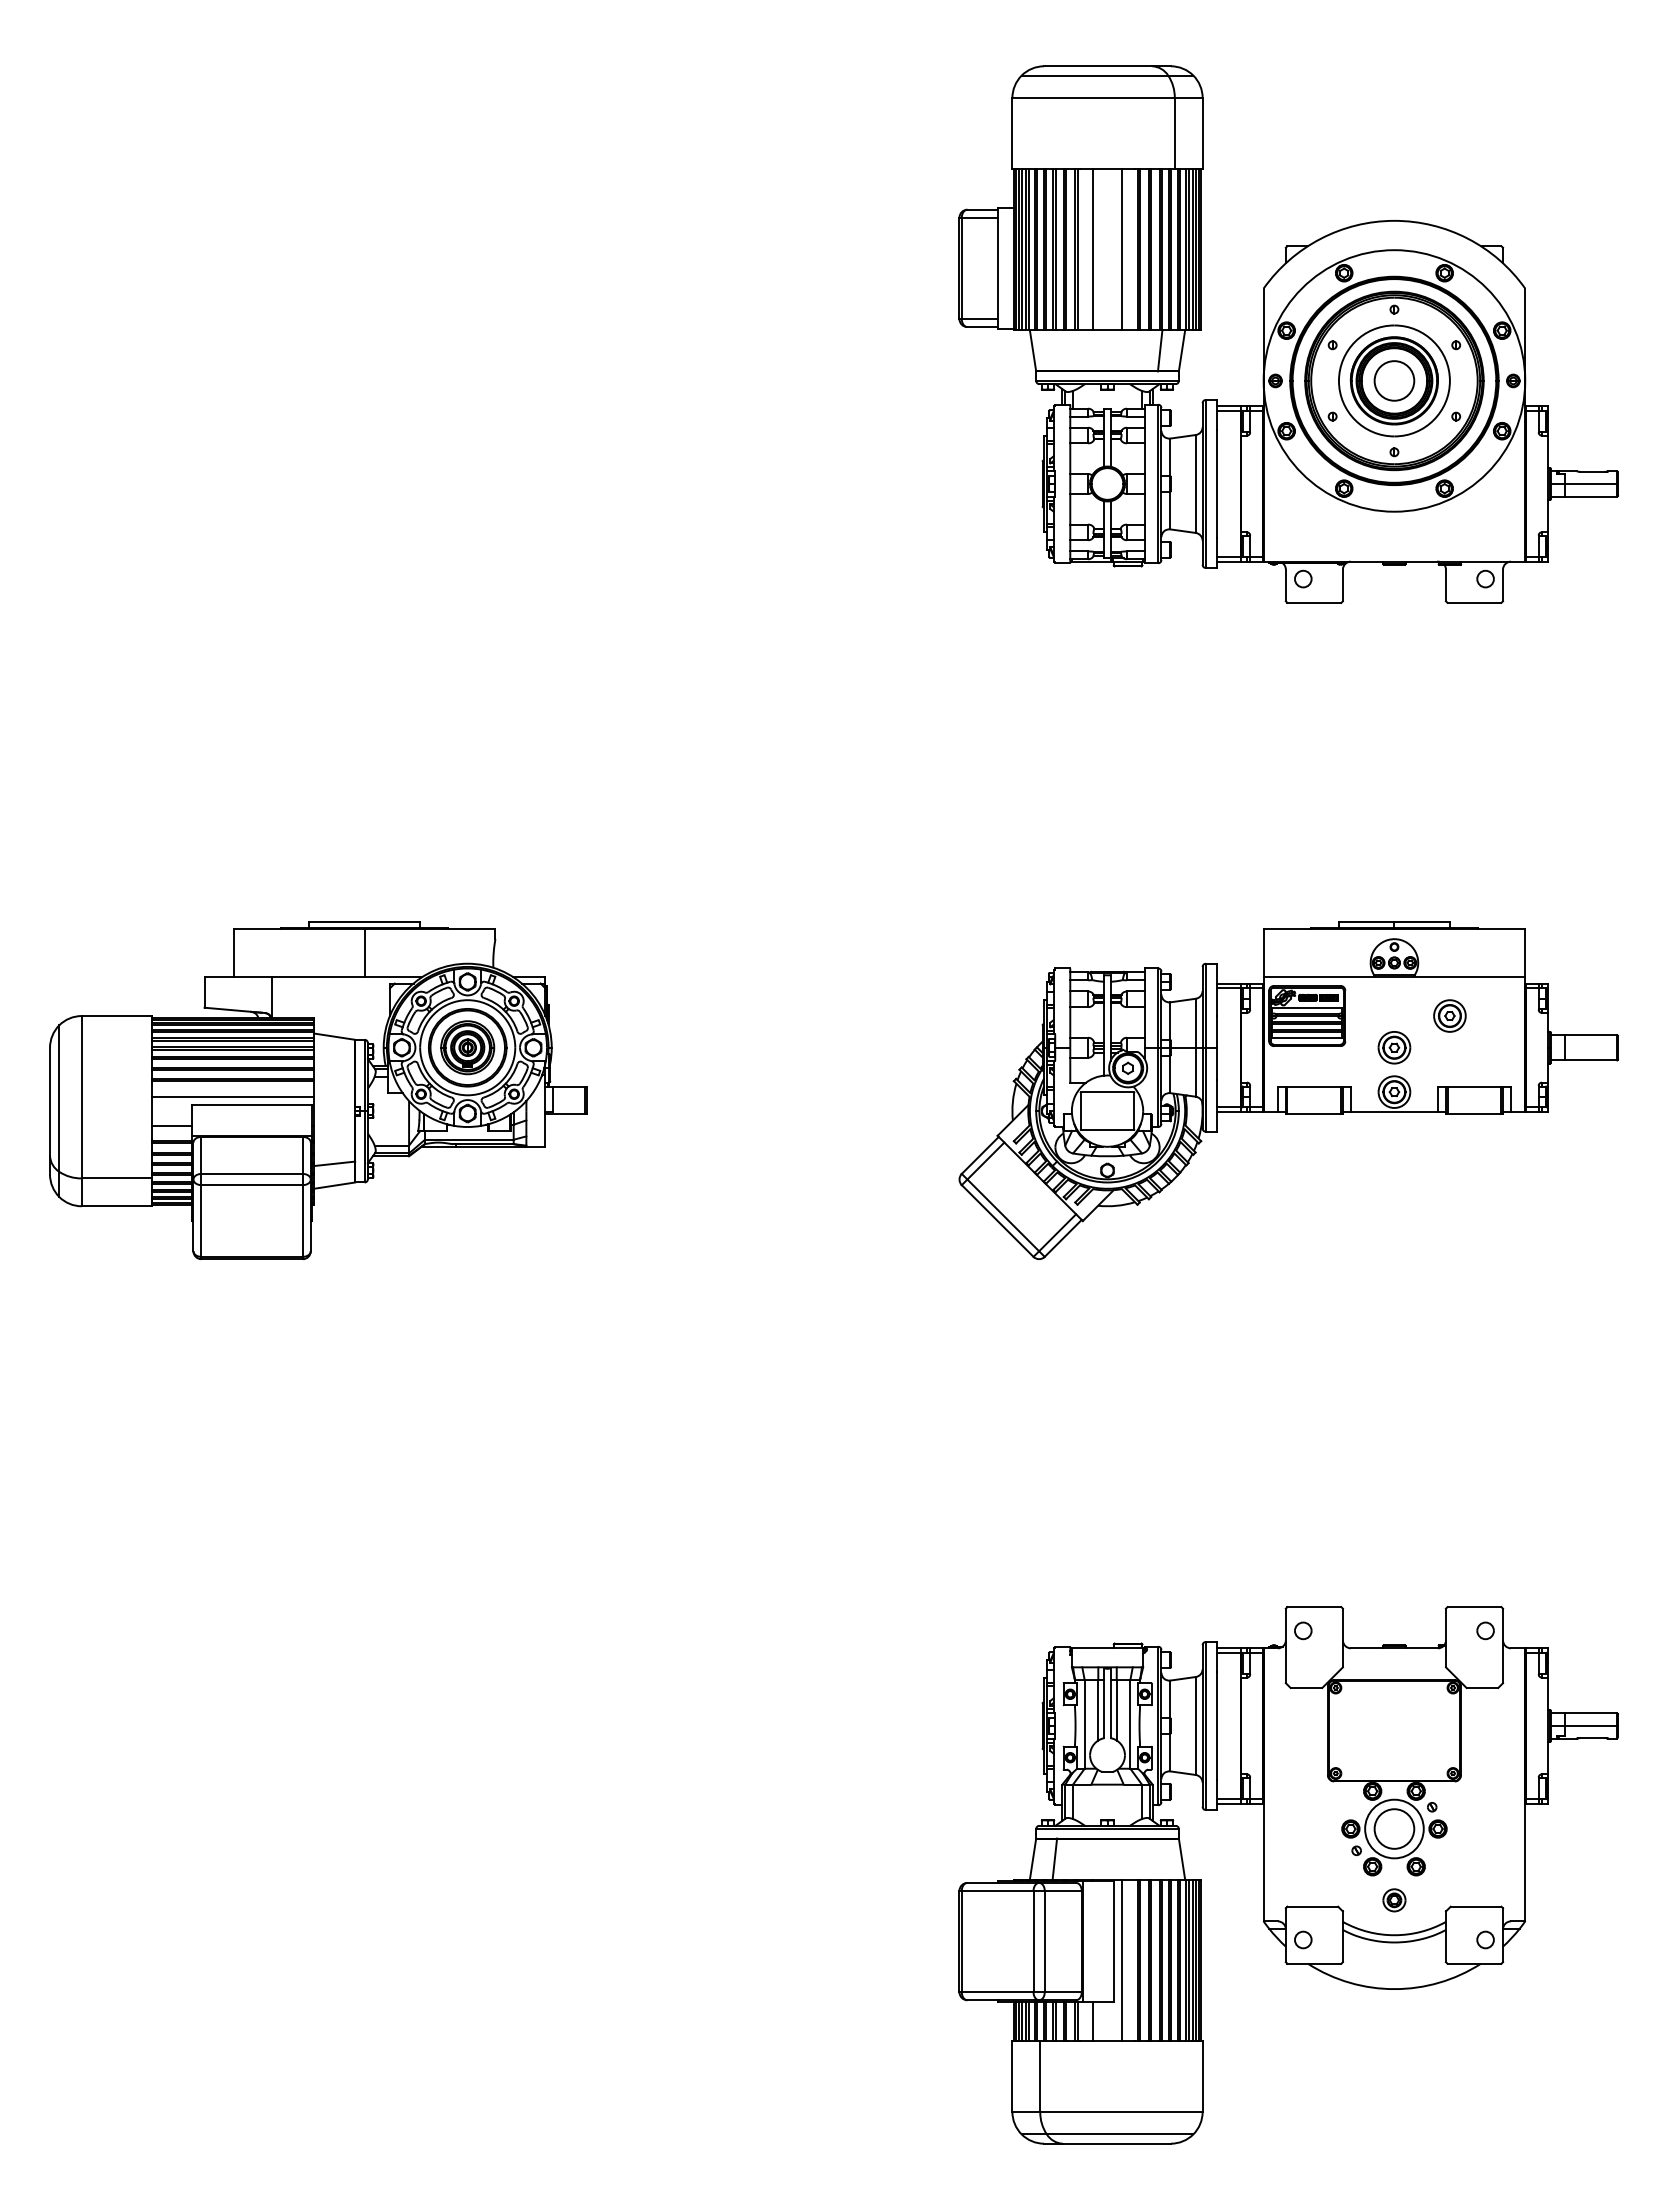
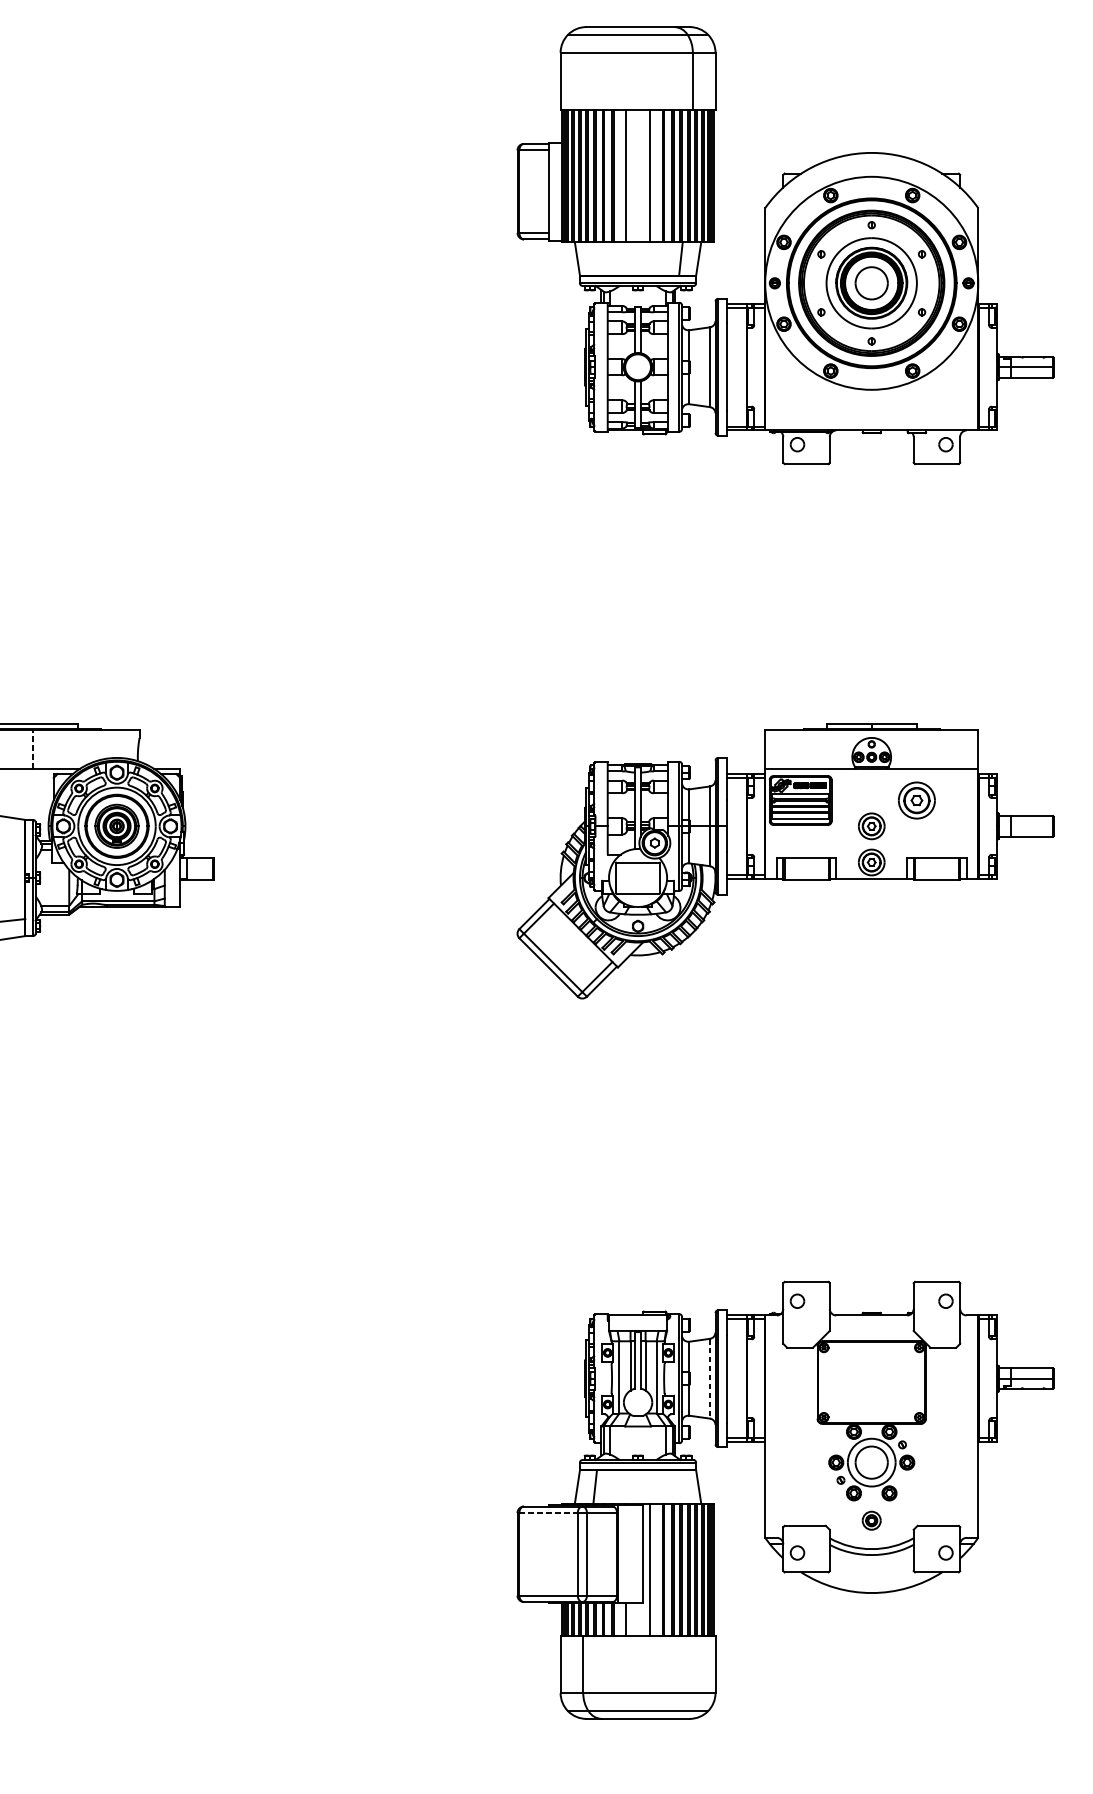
line: (364, 952) -> (32, 748), solid -> dashed
part: (1449, 1015) -> (916, 800), size x1.4
line: (1195, 1726) -> (709, 1379), solid -> dashed
line: (997, 1890) -> (548, 1512), solid -> dashed

